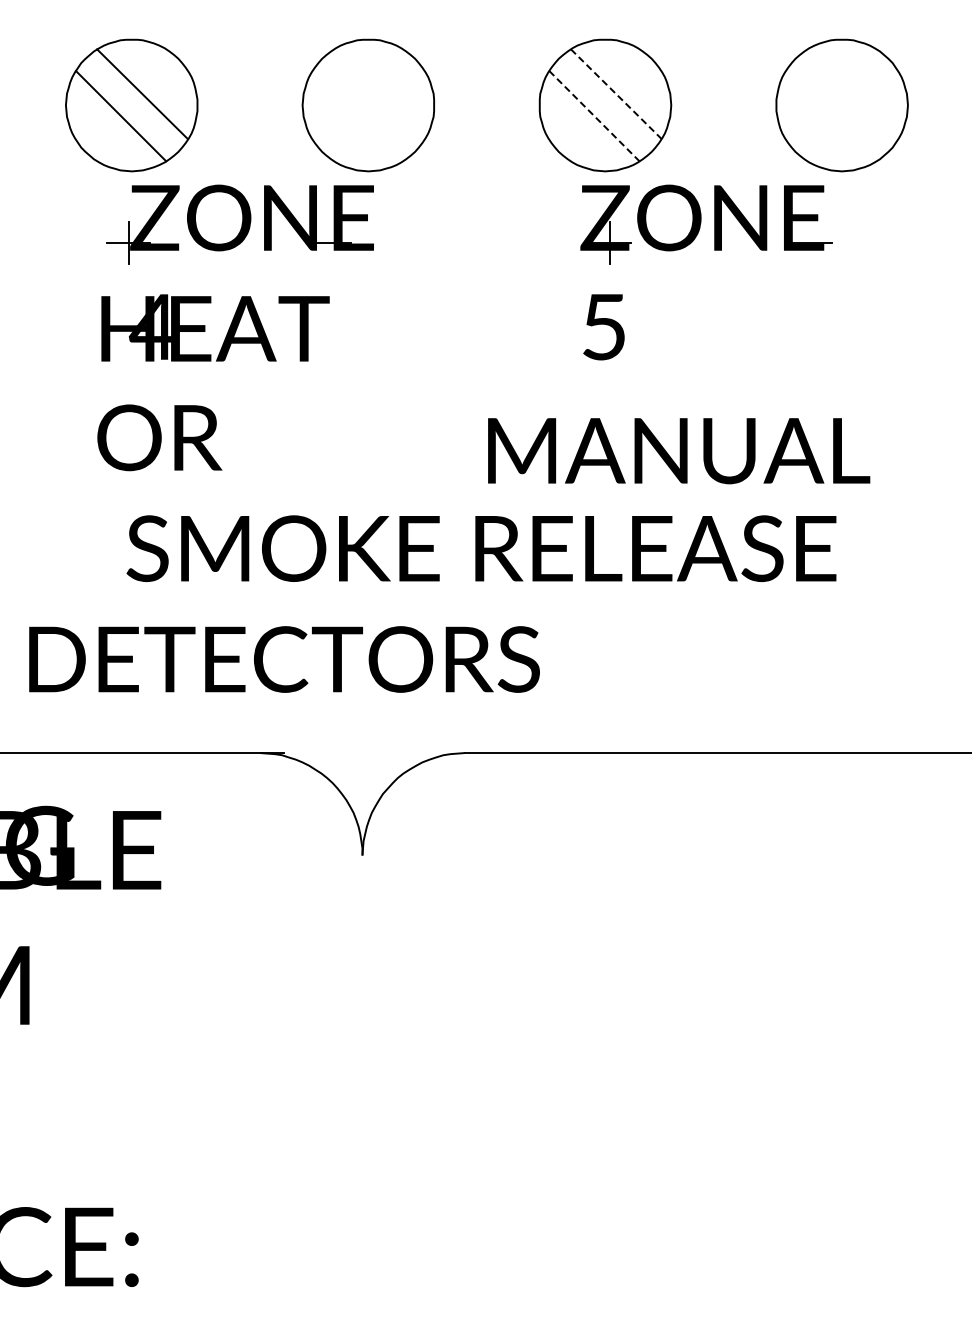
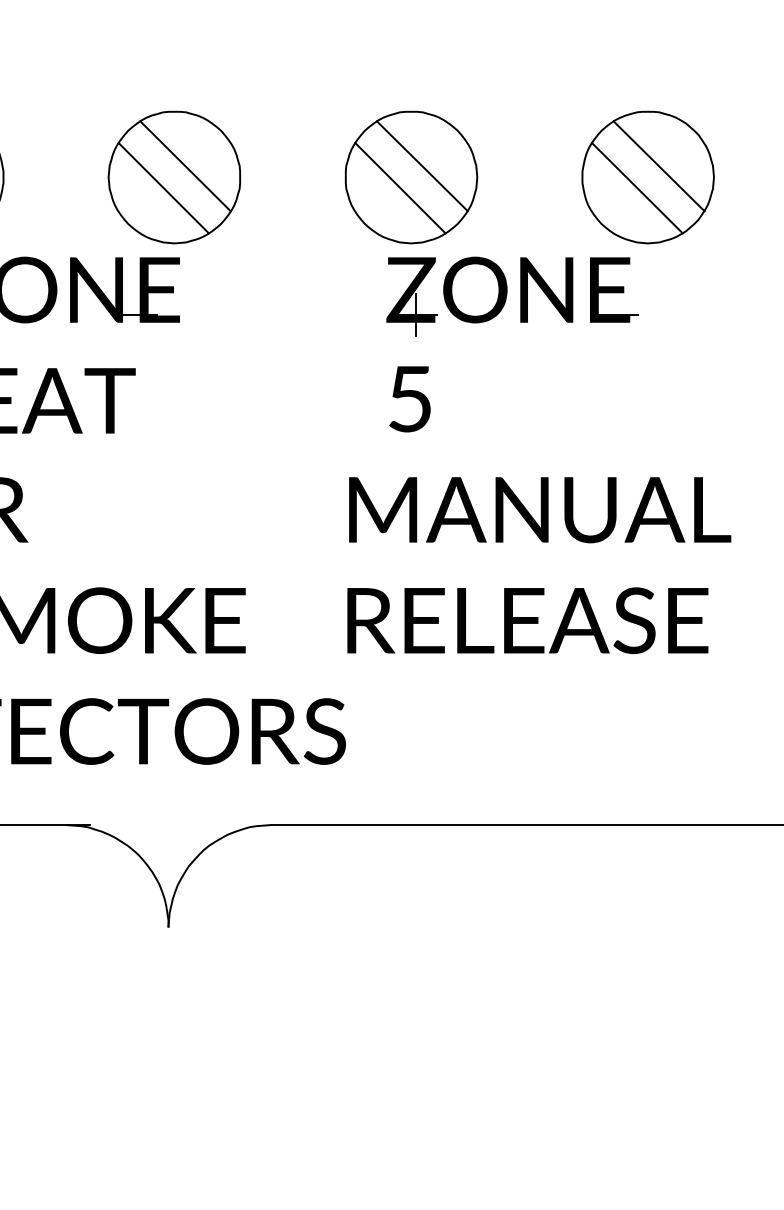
line: (379, 94) -> (185, 166), added
line: (616, 94) -> (422, 166), dashed -> solid
line: (852, 94) -> (658, 166), added
line: (357, 116) -> (163, 188), added
line: (594, 116) -> (400, 188), dashed -> solid
line: (830, 116) -> (636, 188), added
text: (679, 451) -> (540, 510), moved
text: (655, 548) -> (527, 620), moved

